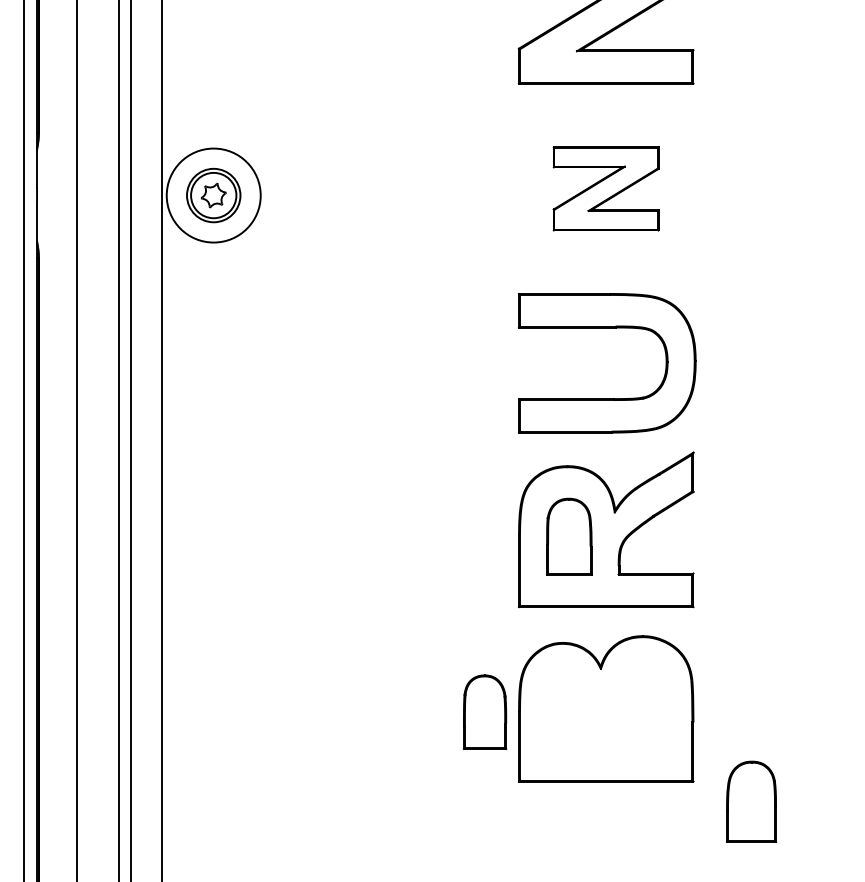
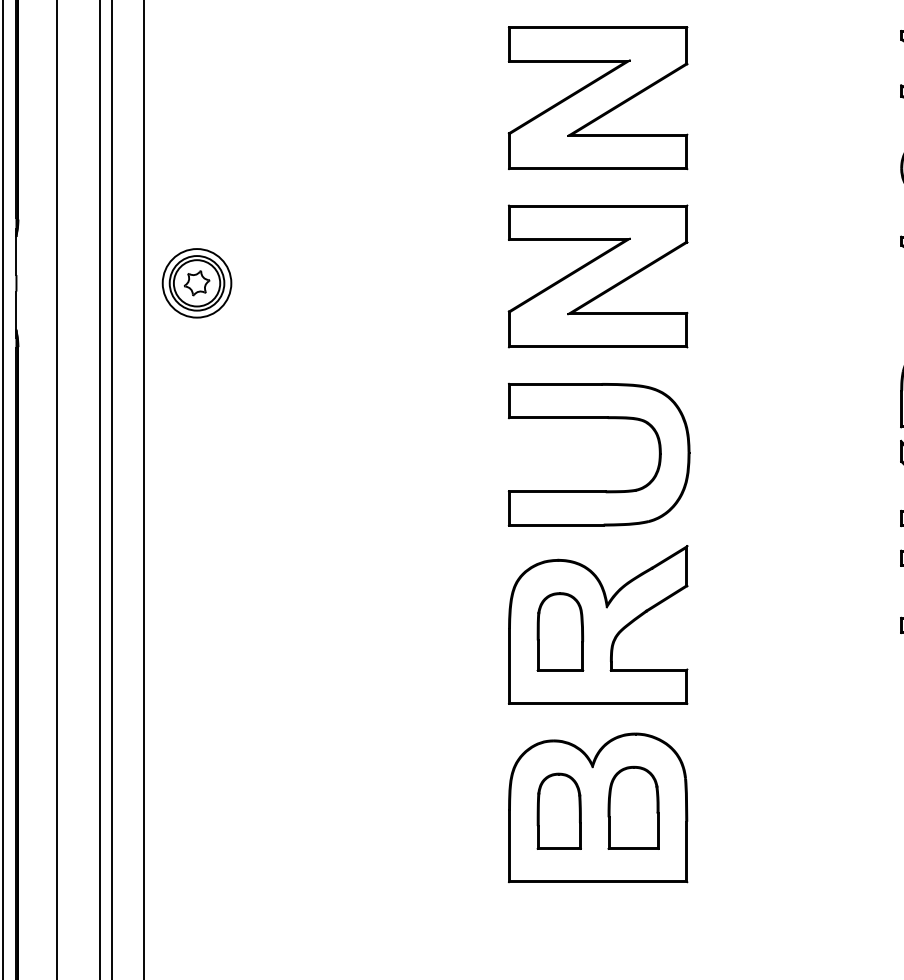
part: (605, 188) -> (597, 276), size x1.67
circle: (213, 195) -> (196, 283), size x0.71
part: (484, 711) -> (558, 810), moved
part: (751, 801) -> (633, 807), moved

